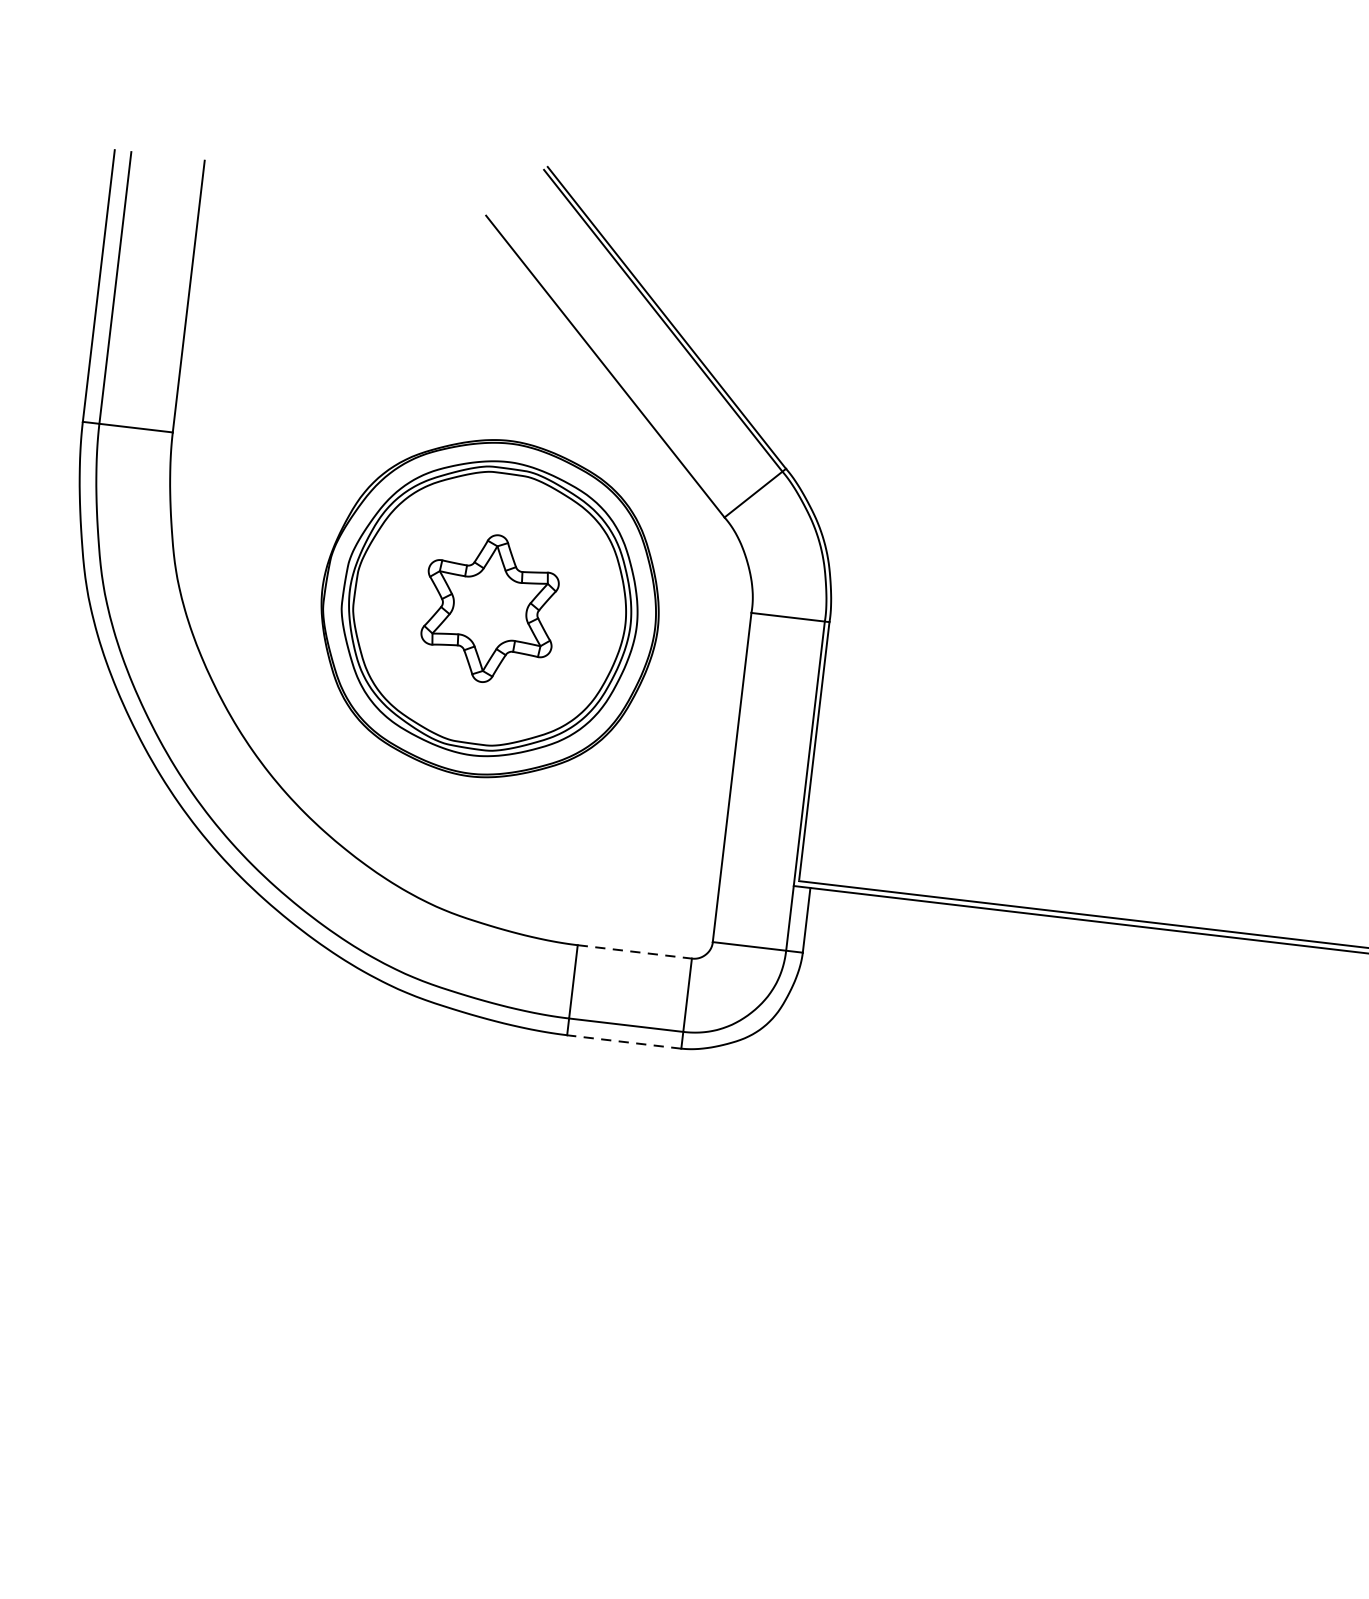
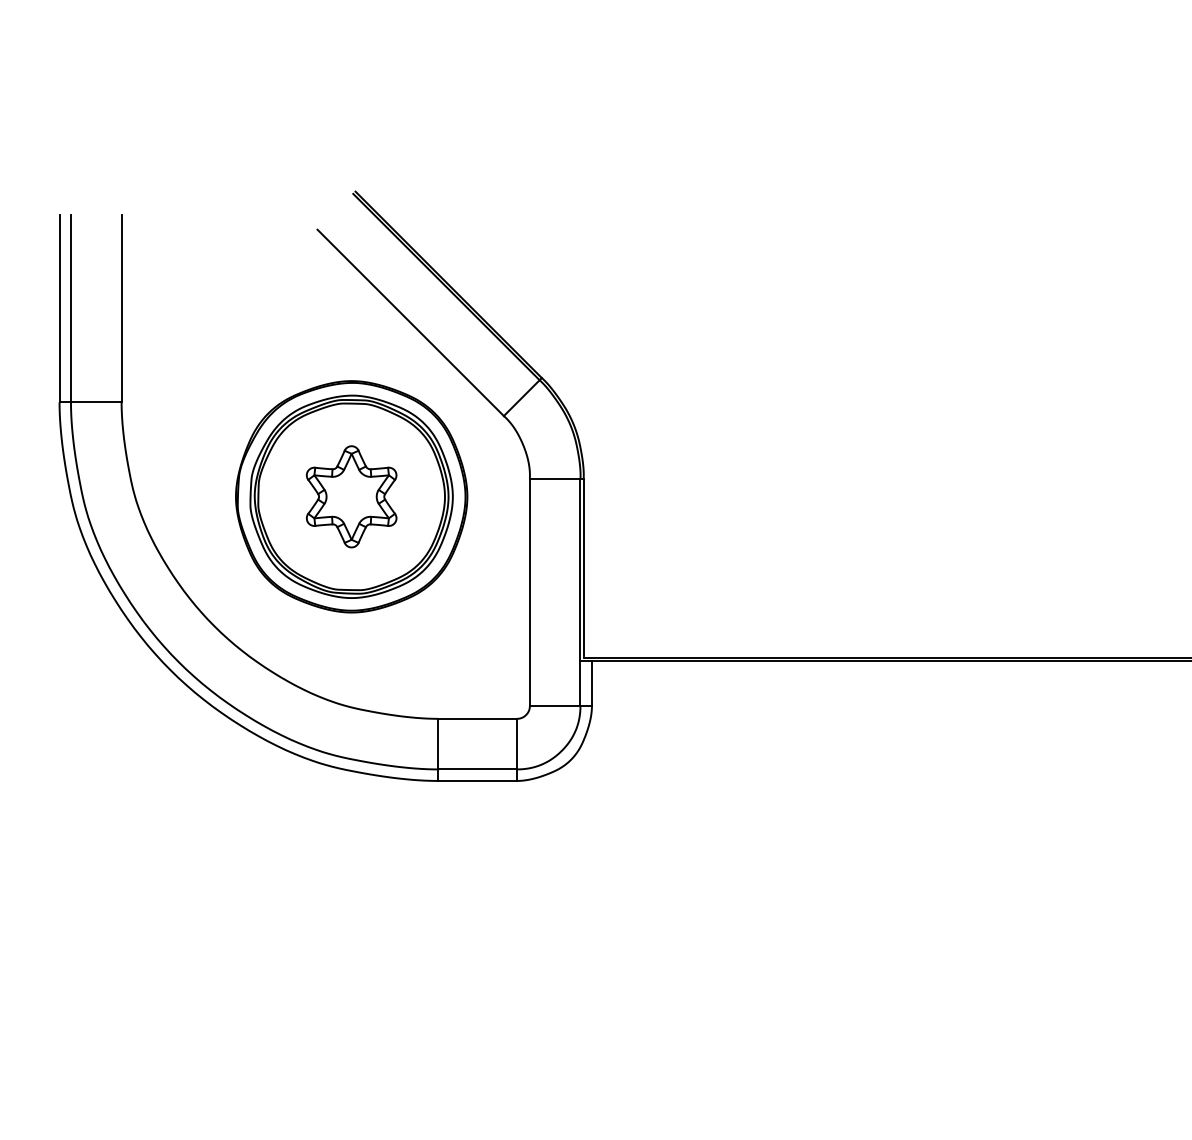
line: (636, 951) -> (478, 718), dashed -> solid
line: (624, 1042) -> (477, 781), dashed -> solid

